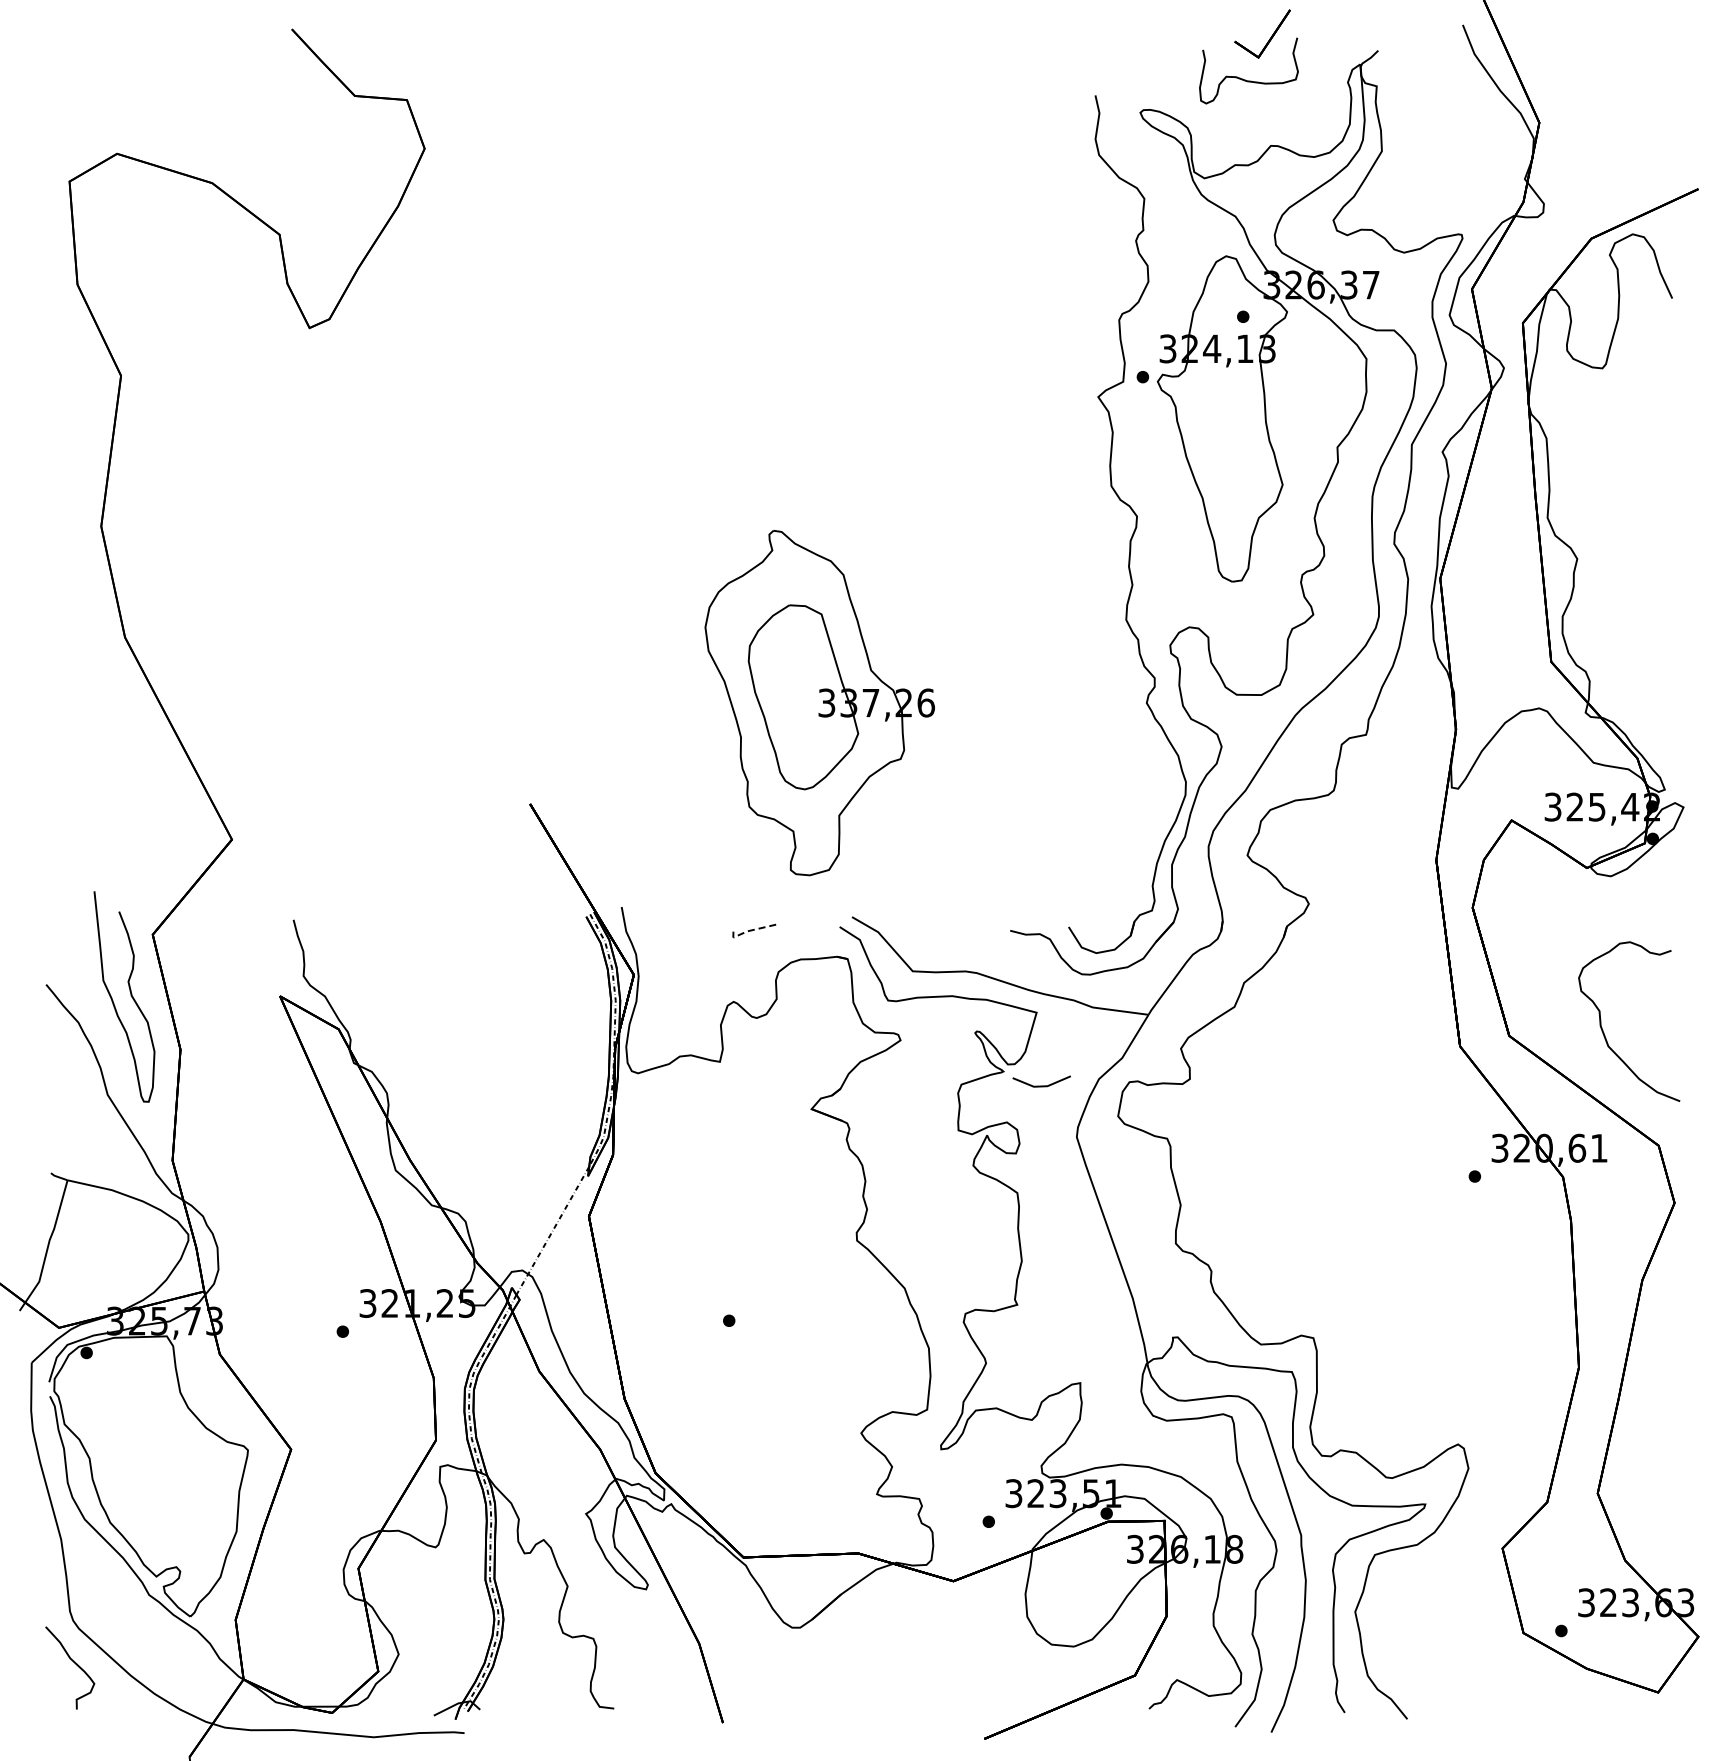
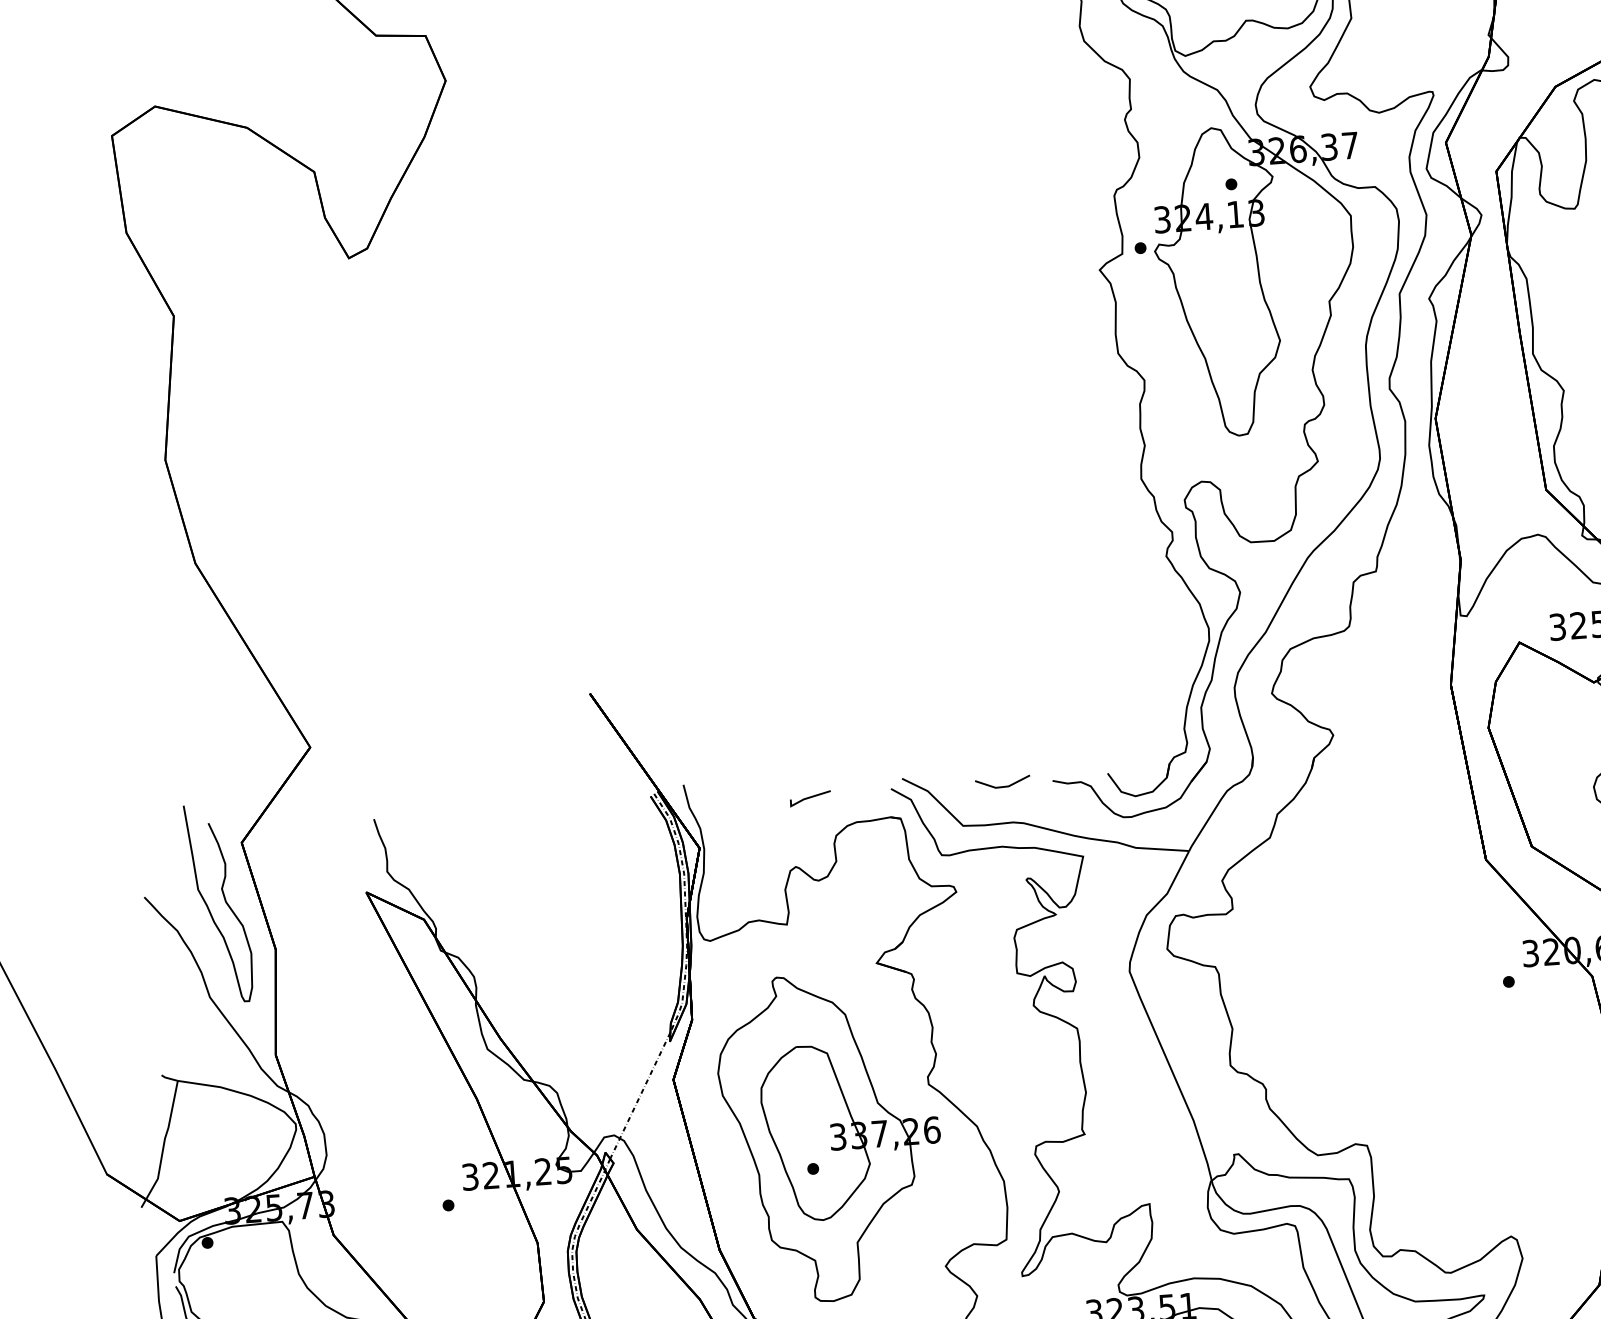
part: (819, 703) -> (831, 1137), moved
line: (749, 930) -> (805, 798), dashed -> solid
line: (1041, 1085) -> (1002, 786), moved

